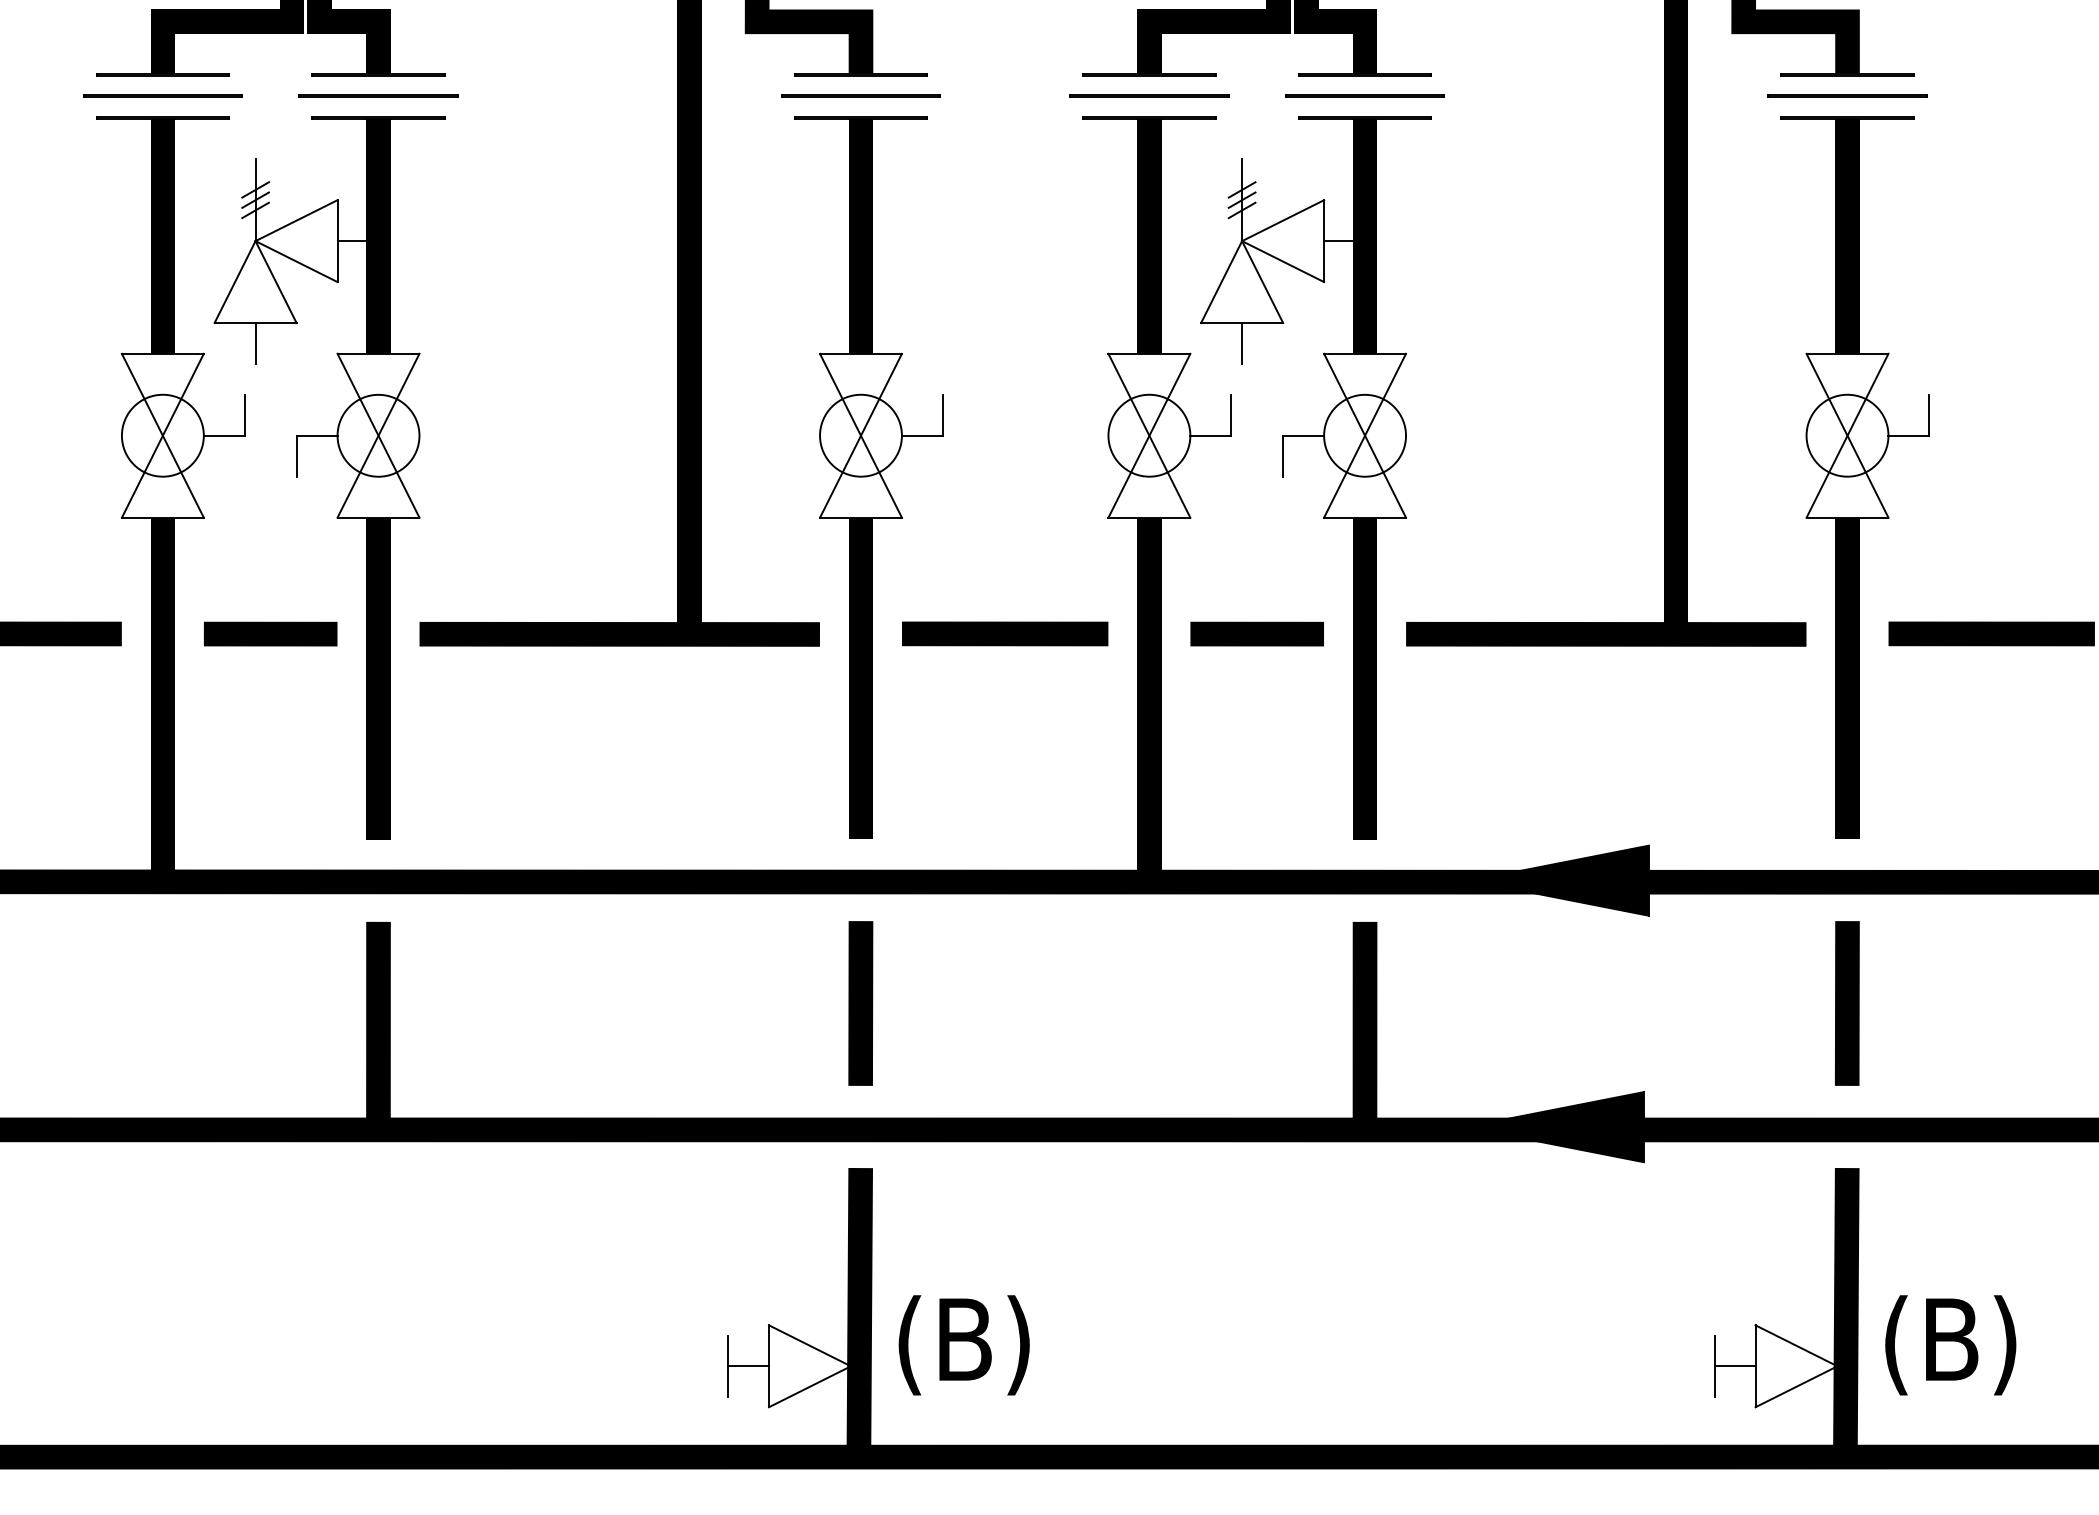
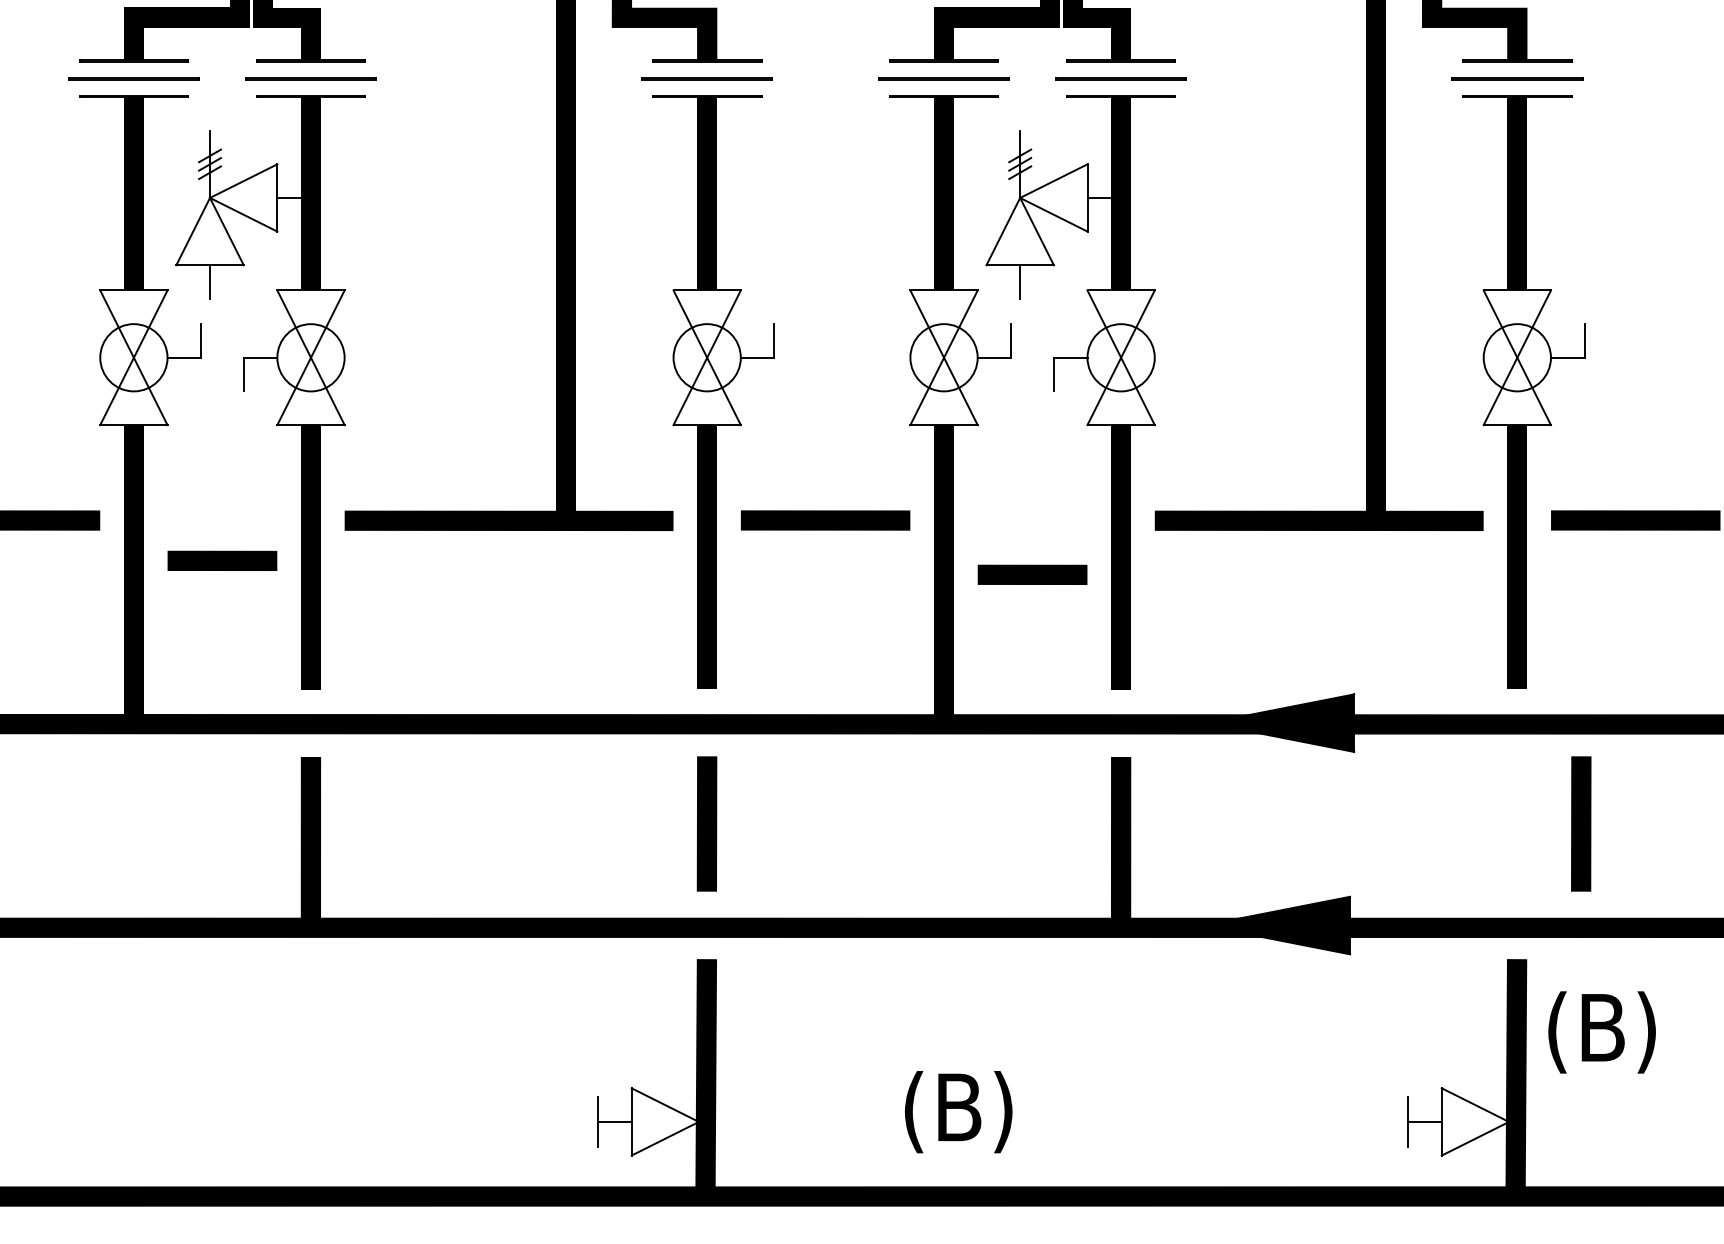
line: (270, 633) -> (222, 560), moved
line: (1256, 633) -> (1031, 574), moved
line: (1847, 1003) -> (1581, 824), moved
text: (963, 1345) -> (958, 1112), moved
text: (1950, 1345) -> (1601, 1032), moved

